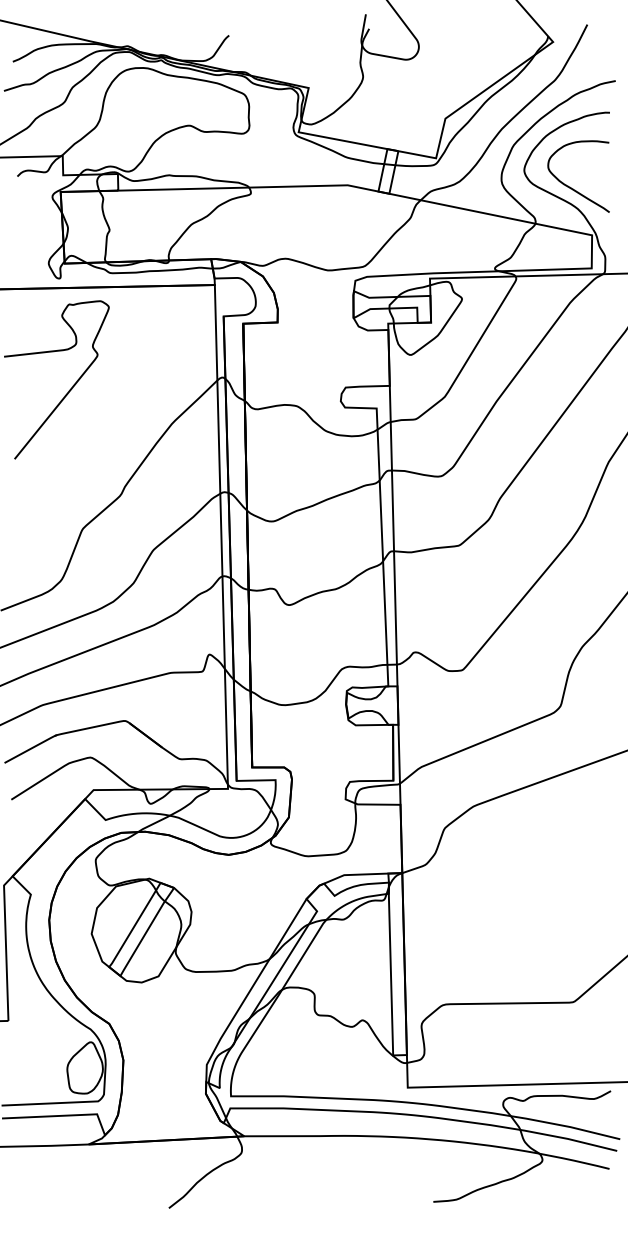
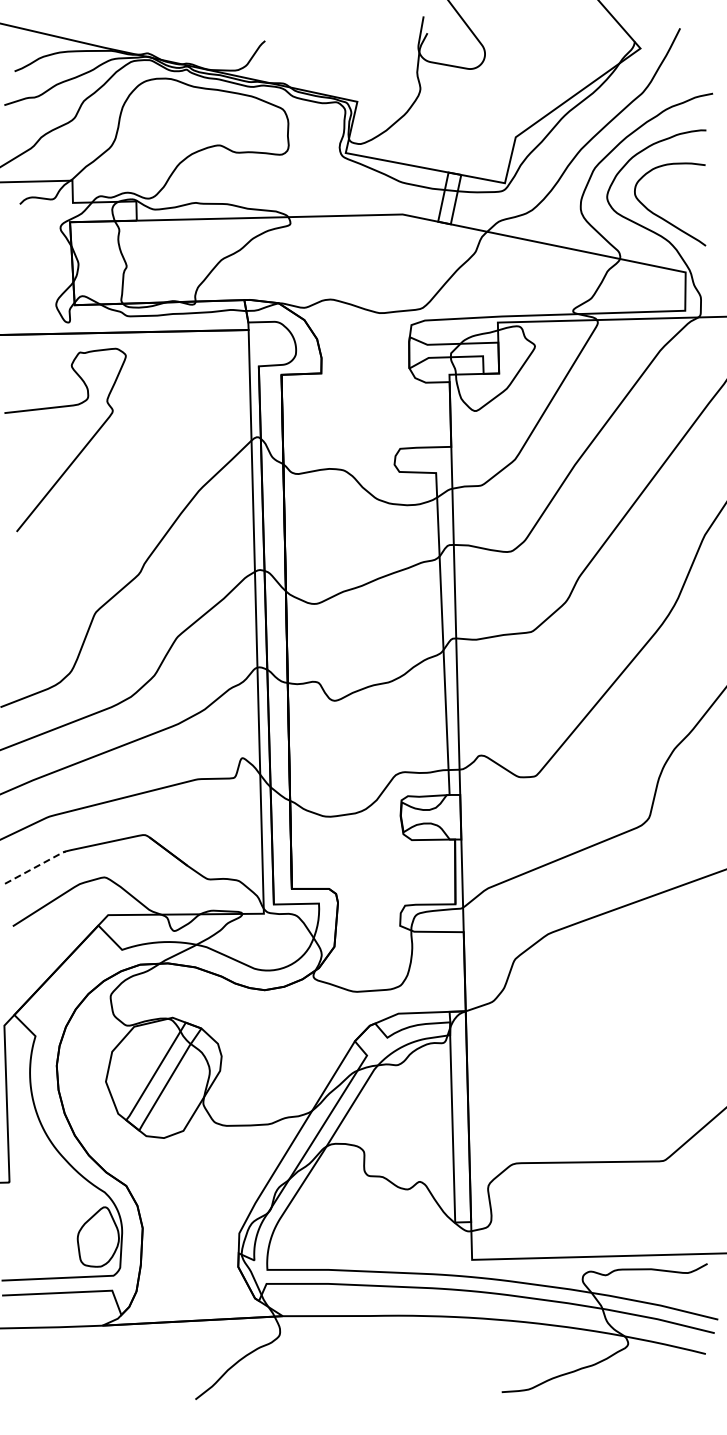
line: (31, 748) -> (36, 866), solid -> dashed

